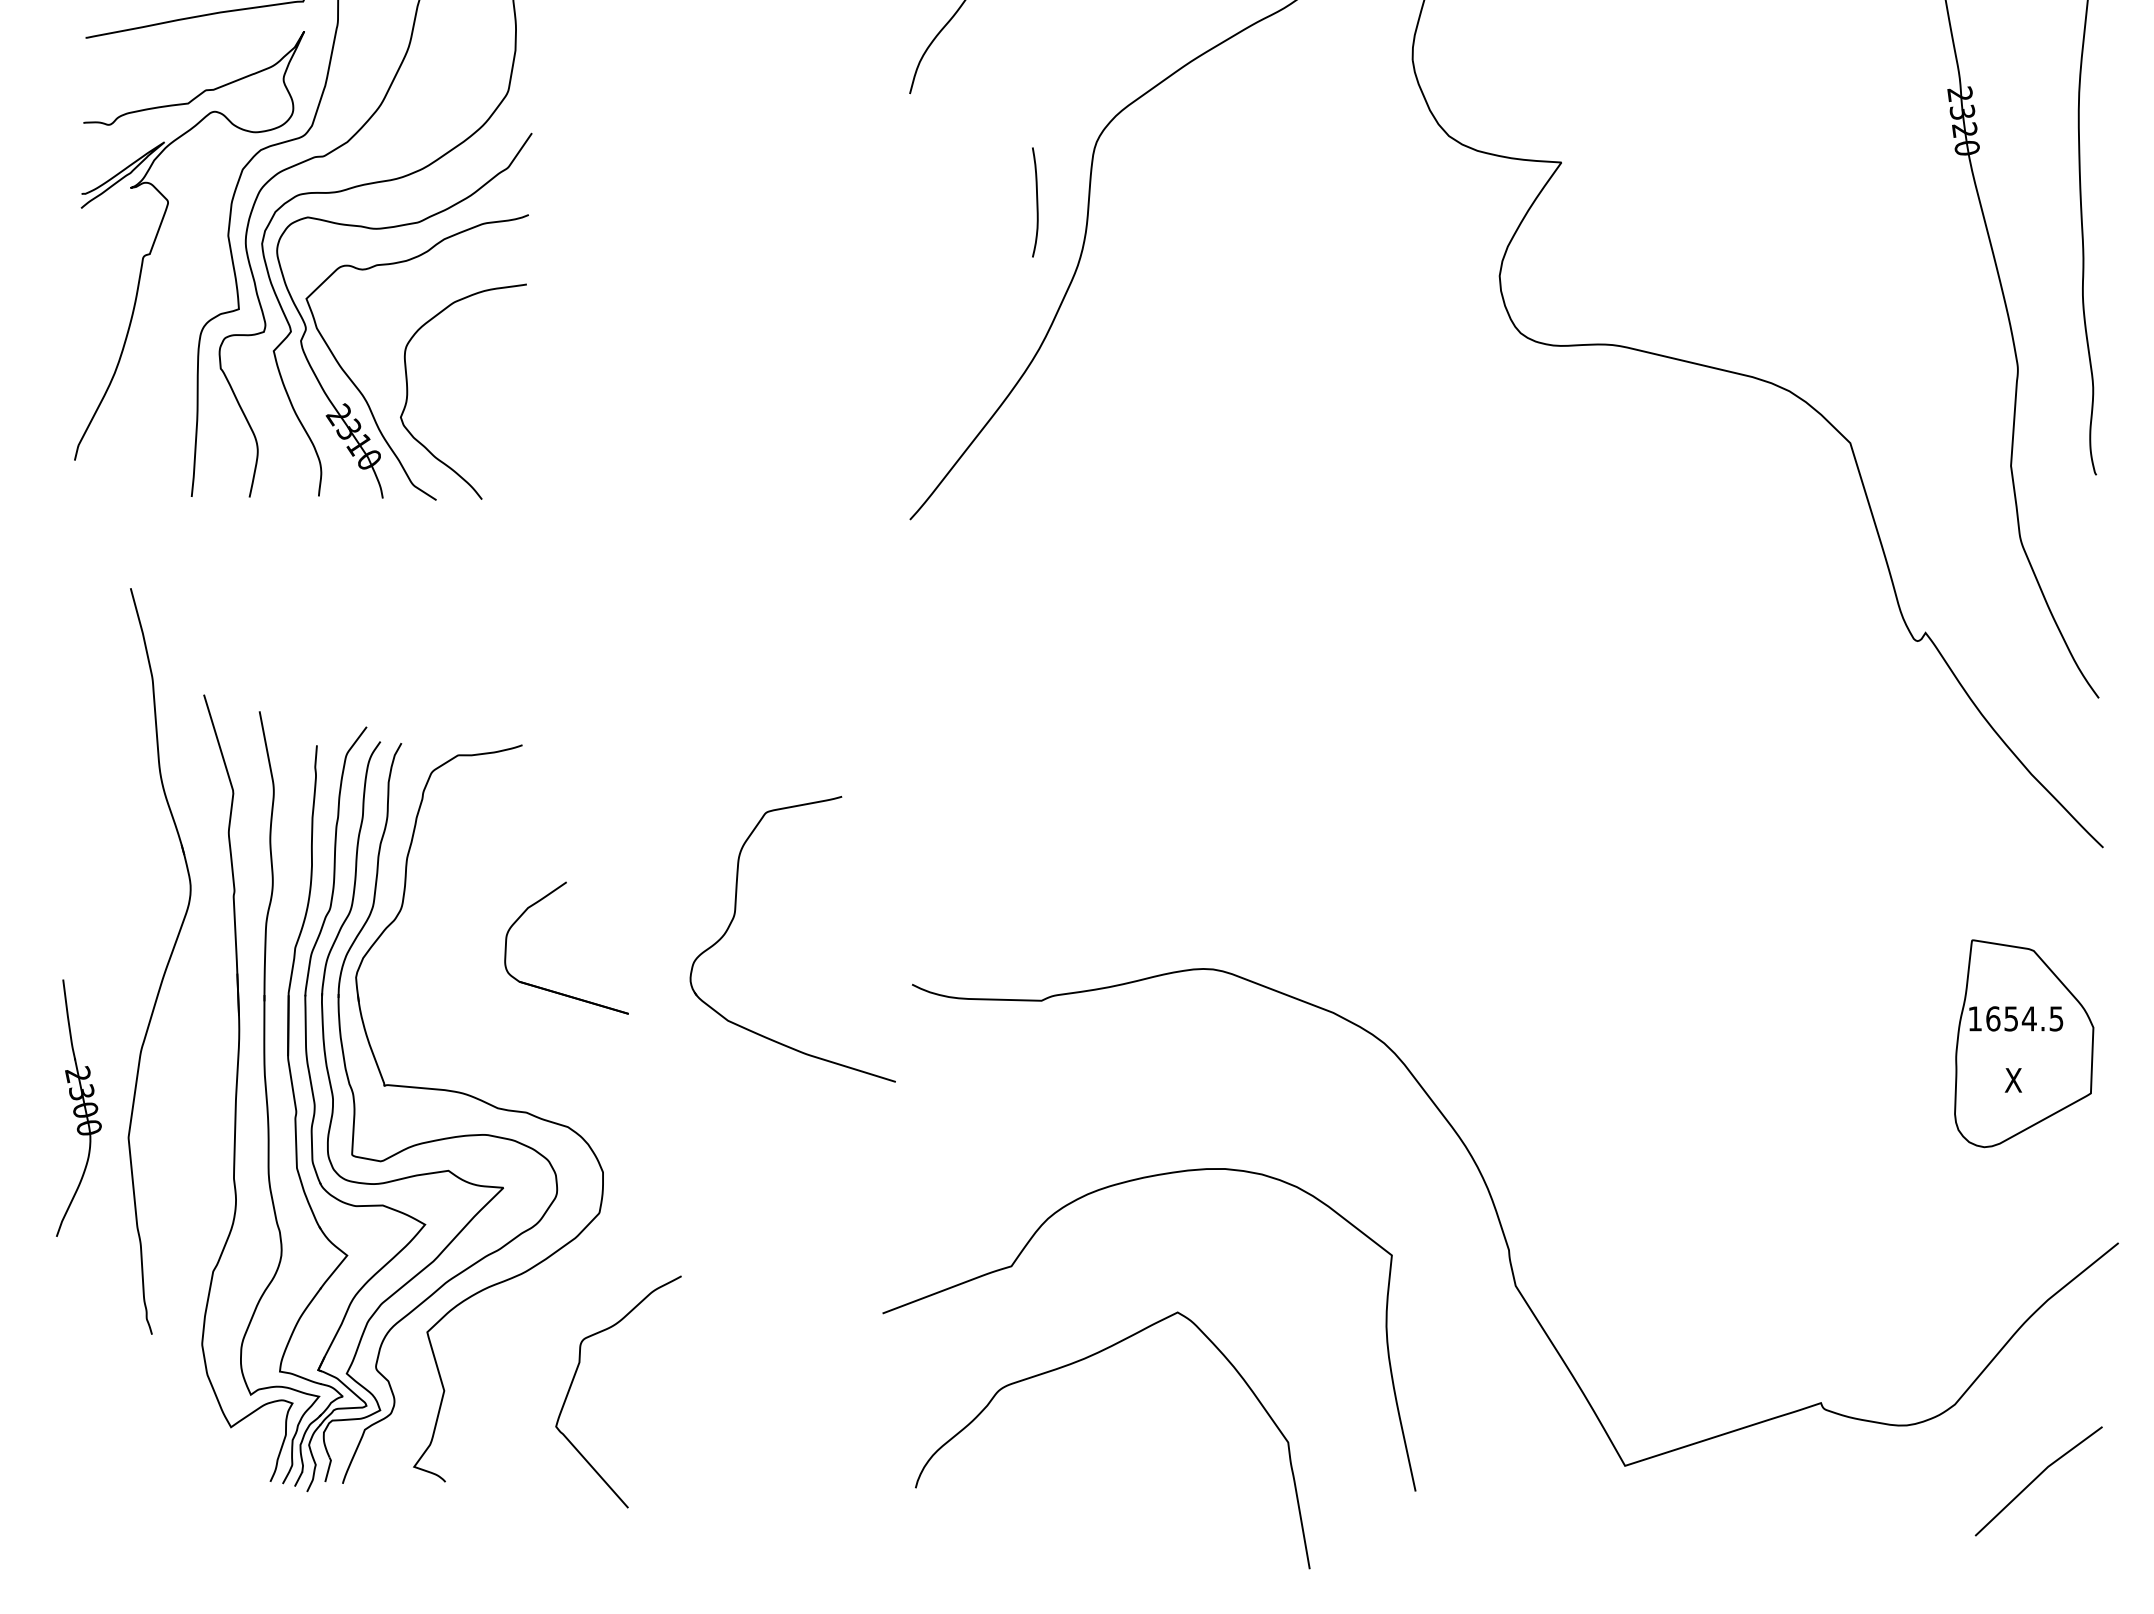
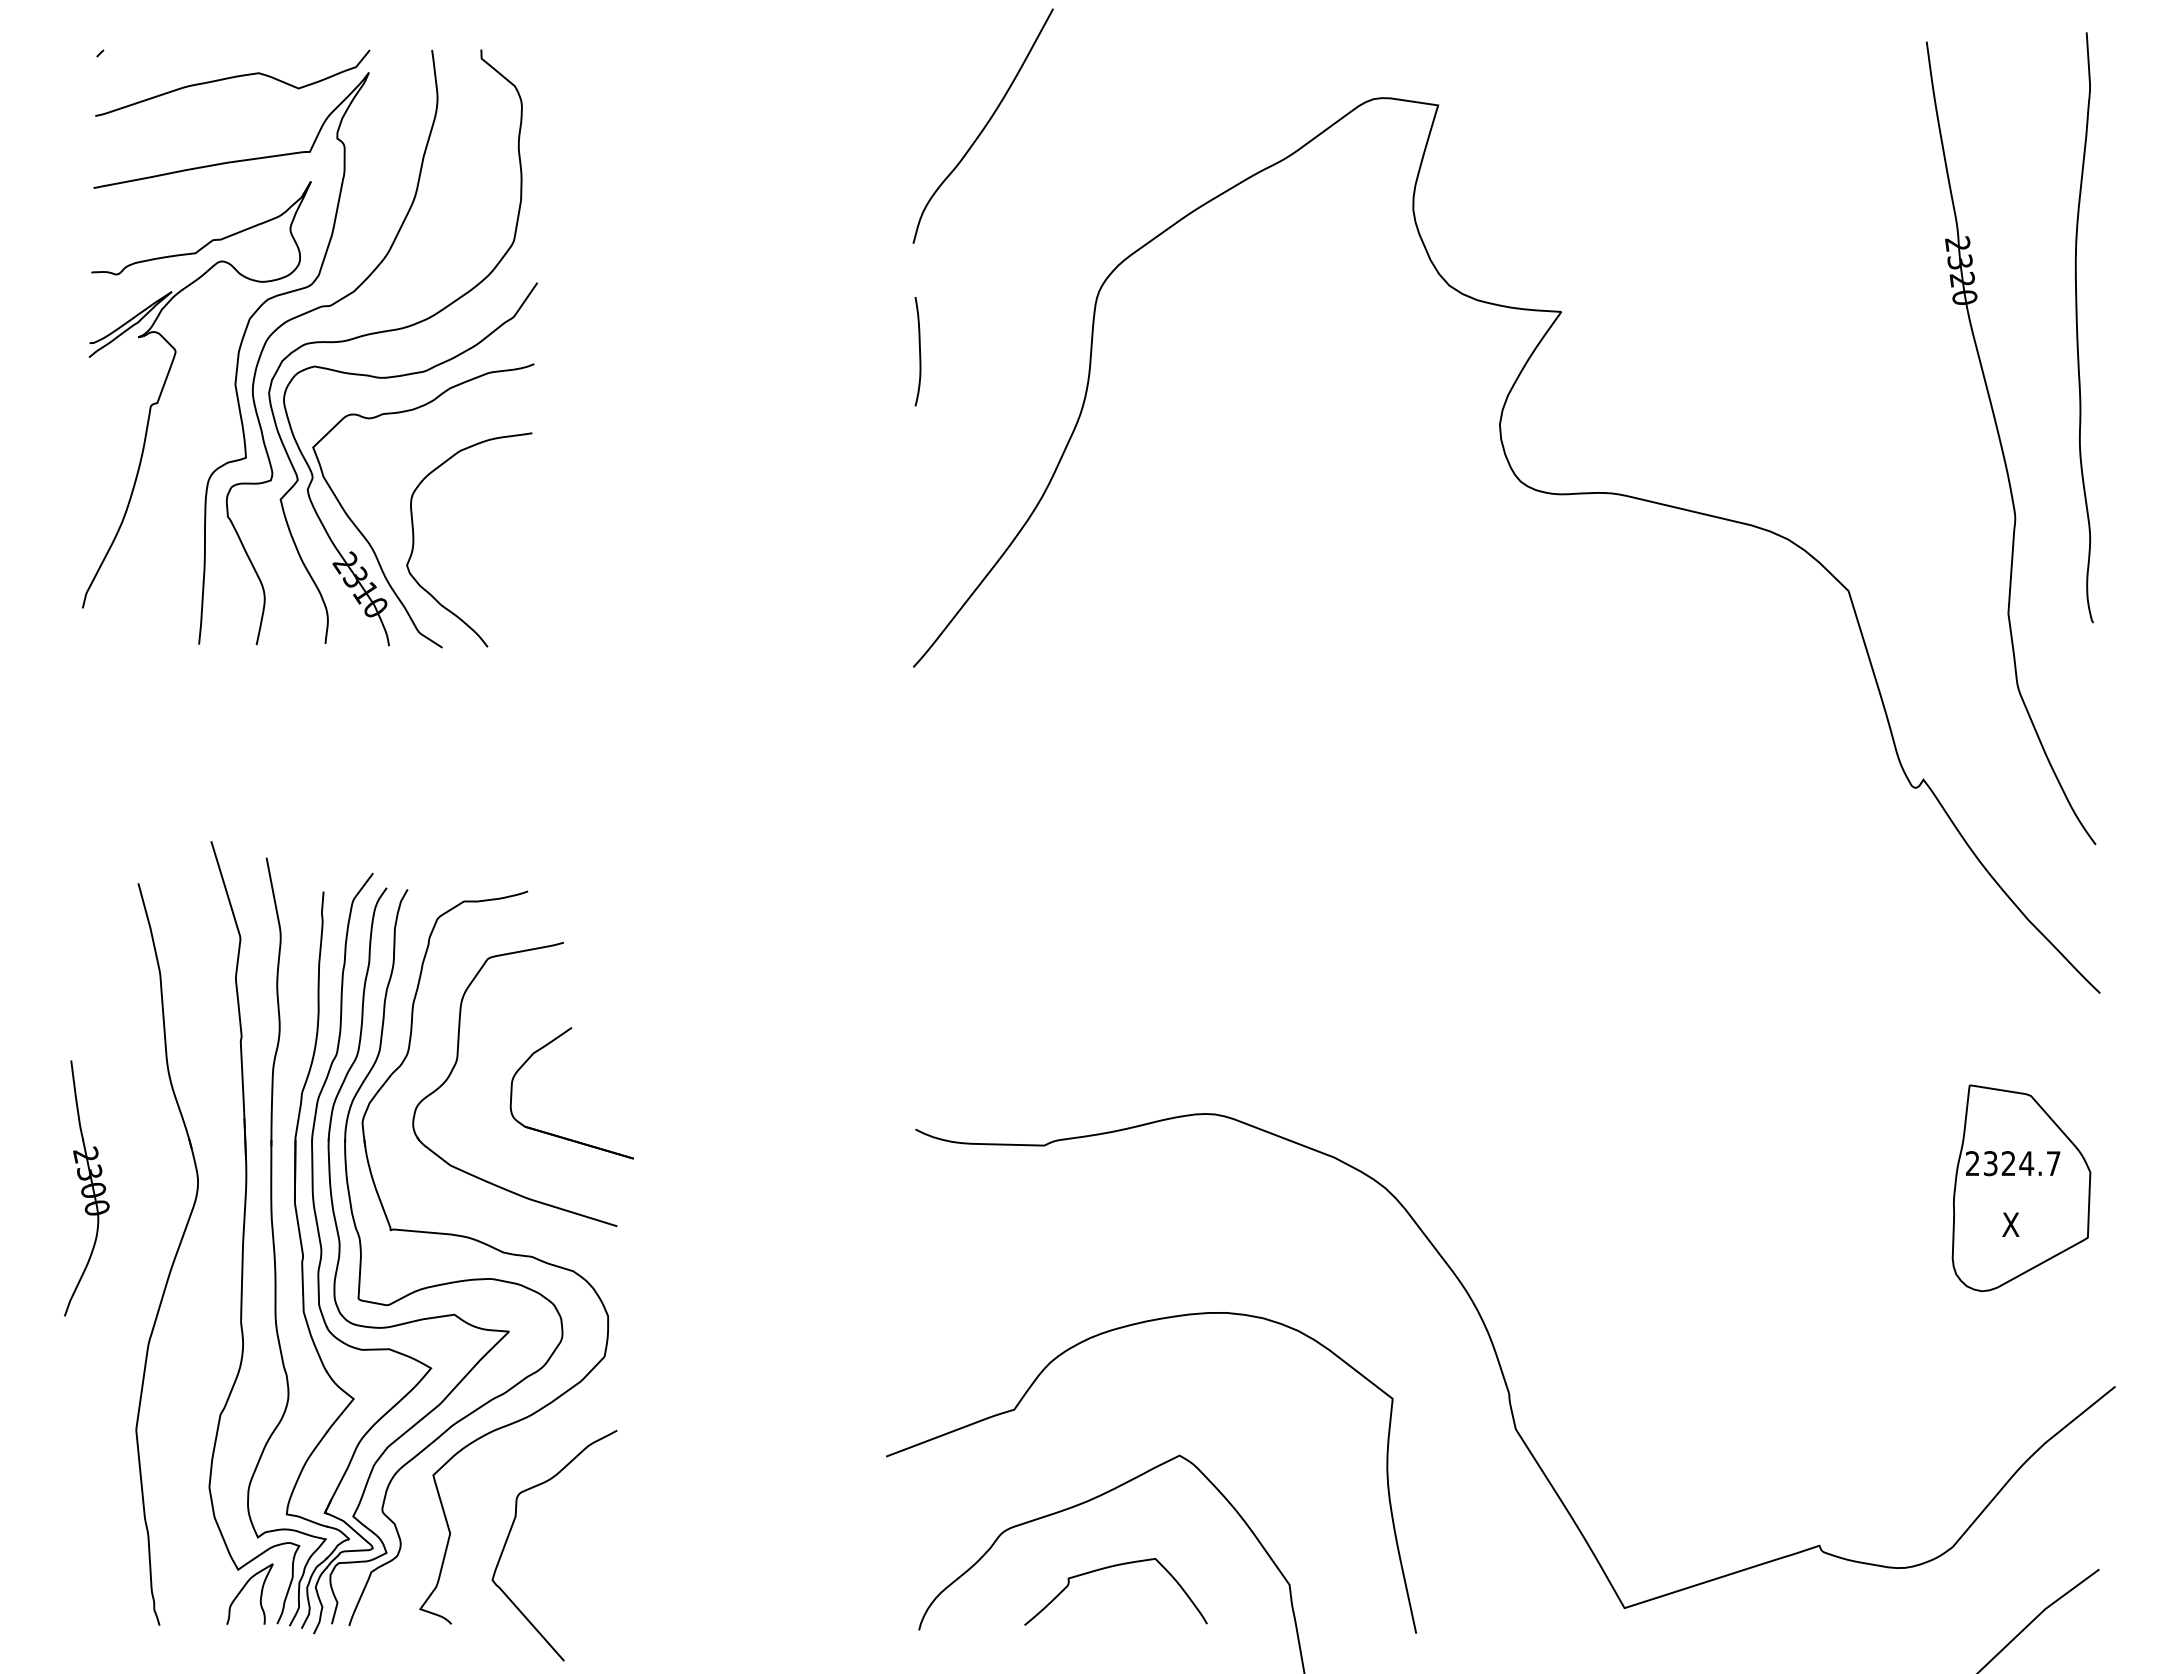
curve: (1036, 202) -> (919, 351), moved
part: (734, 919) -> (456, 1064), moved
part: (167, 963) -> (174, 1256), moved
text: (2016, 1018) -> (2013, 1163), 1654.5 -> 2324.7
part: (78, 1108) -> (86, 1188), moved
curve: (576, 1374) -> (512, 1528), moved
curve: (1106, 1425) -> (1108, 1568), added
curve: (236, 1447) -> (243, 1589), added

